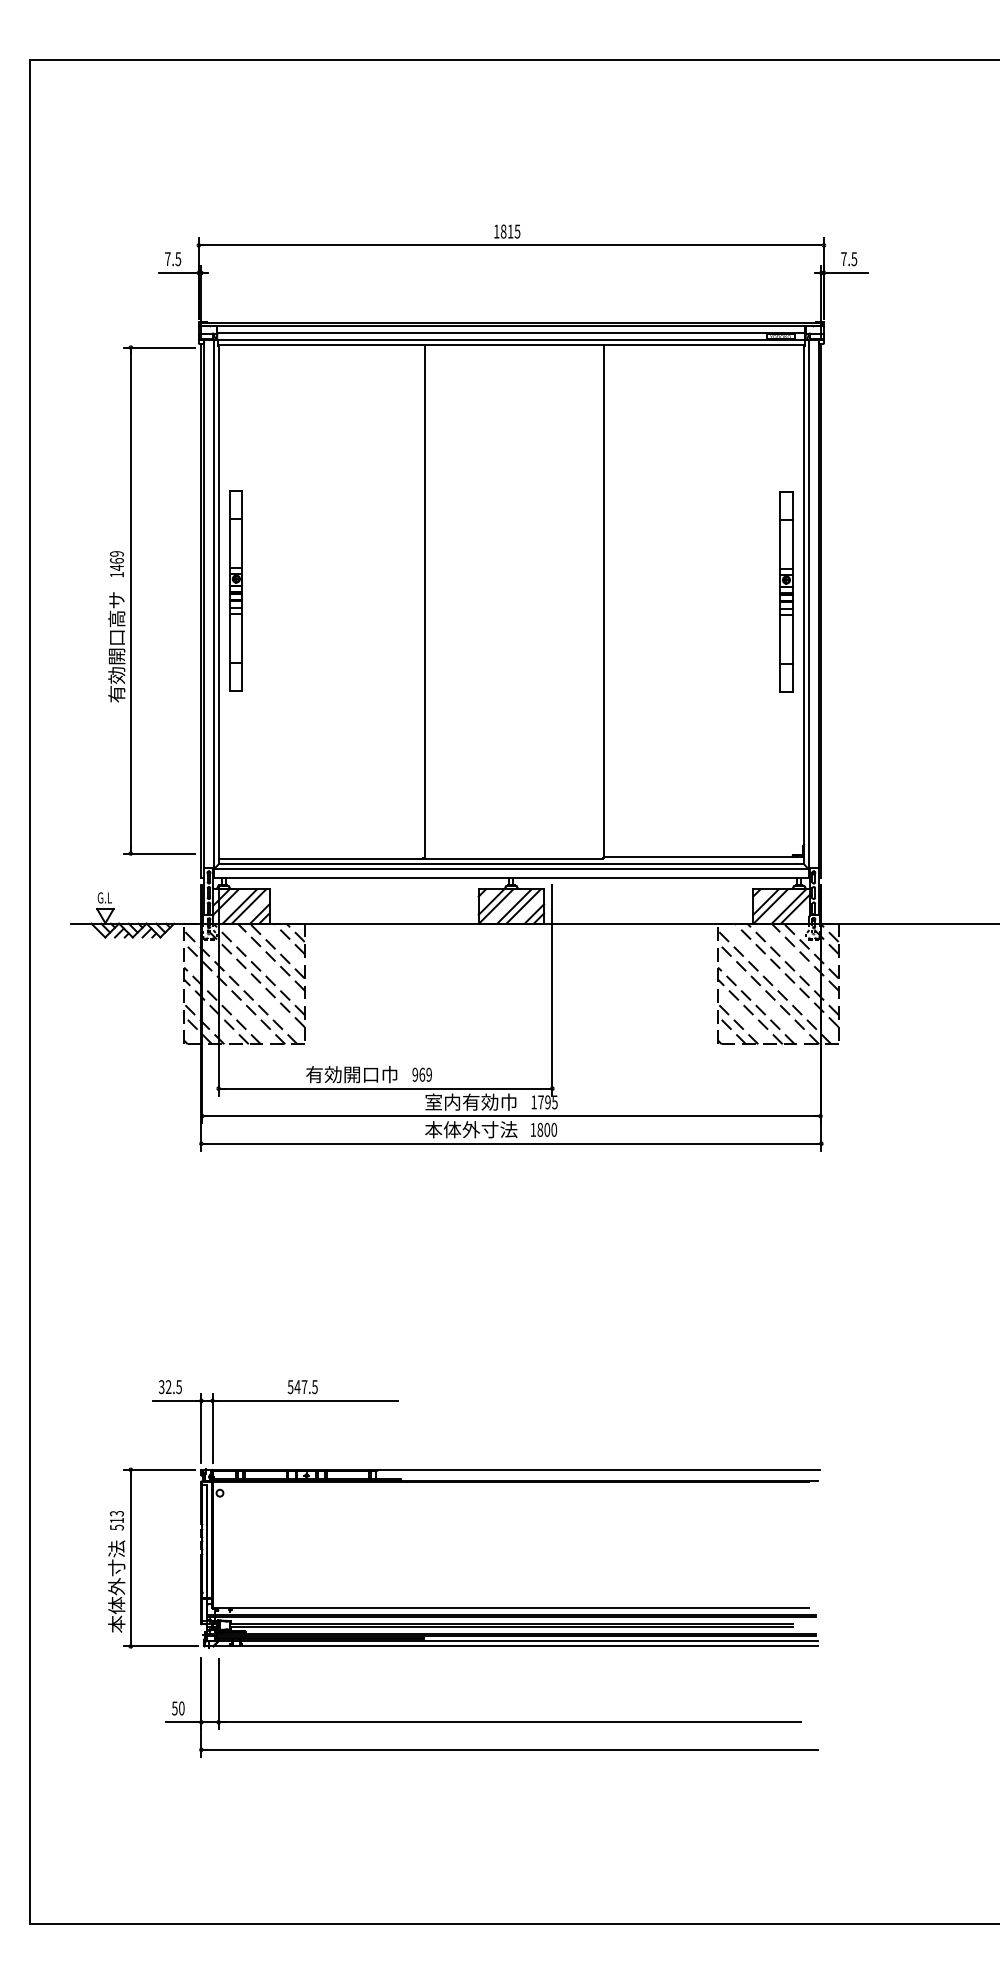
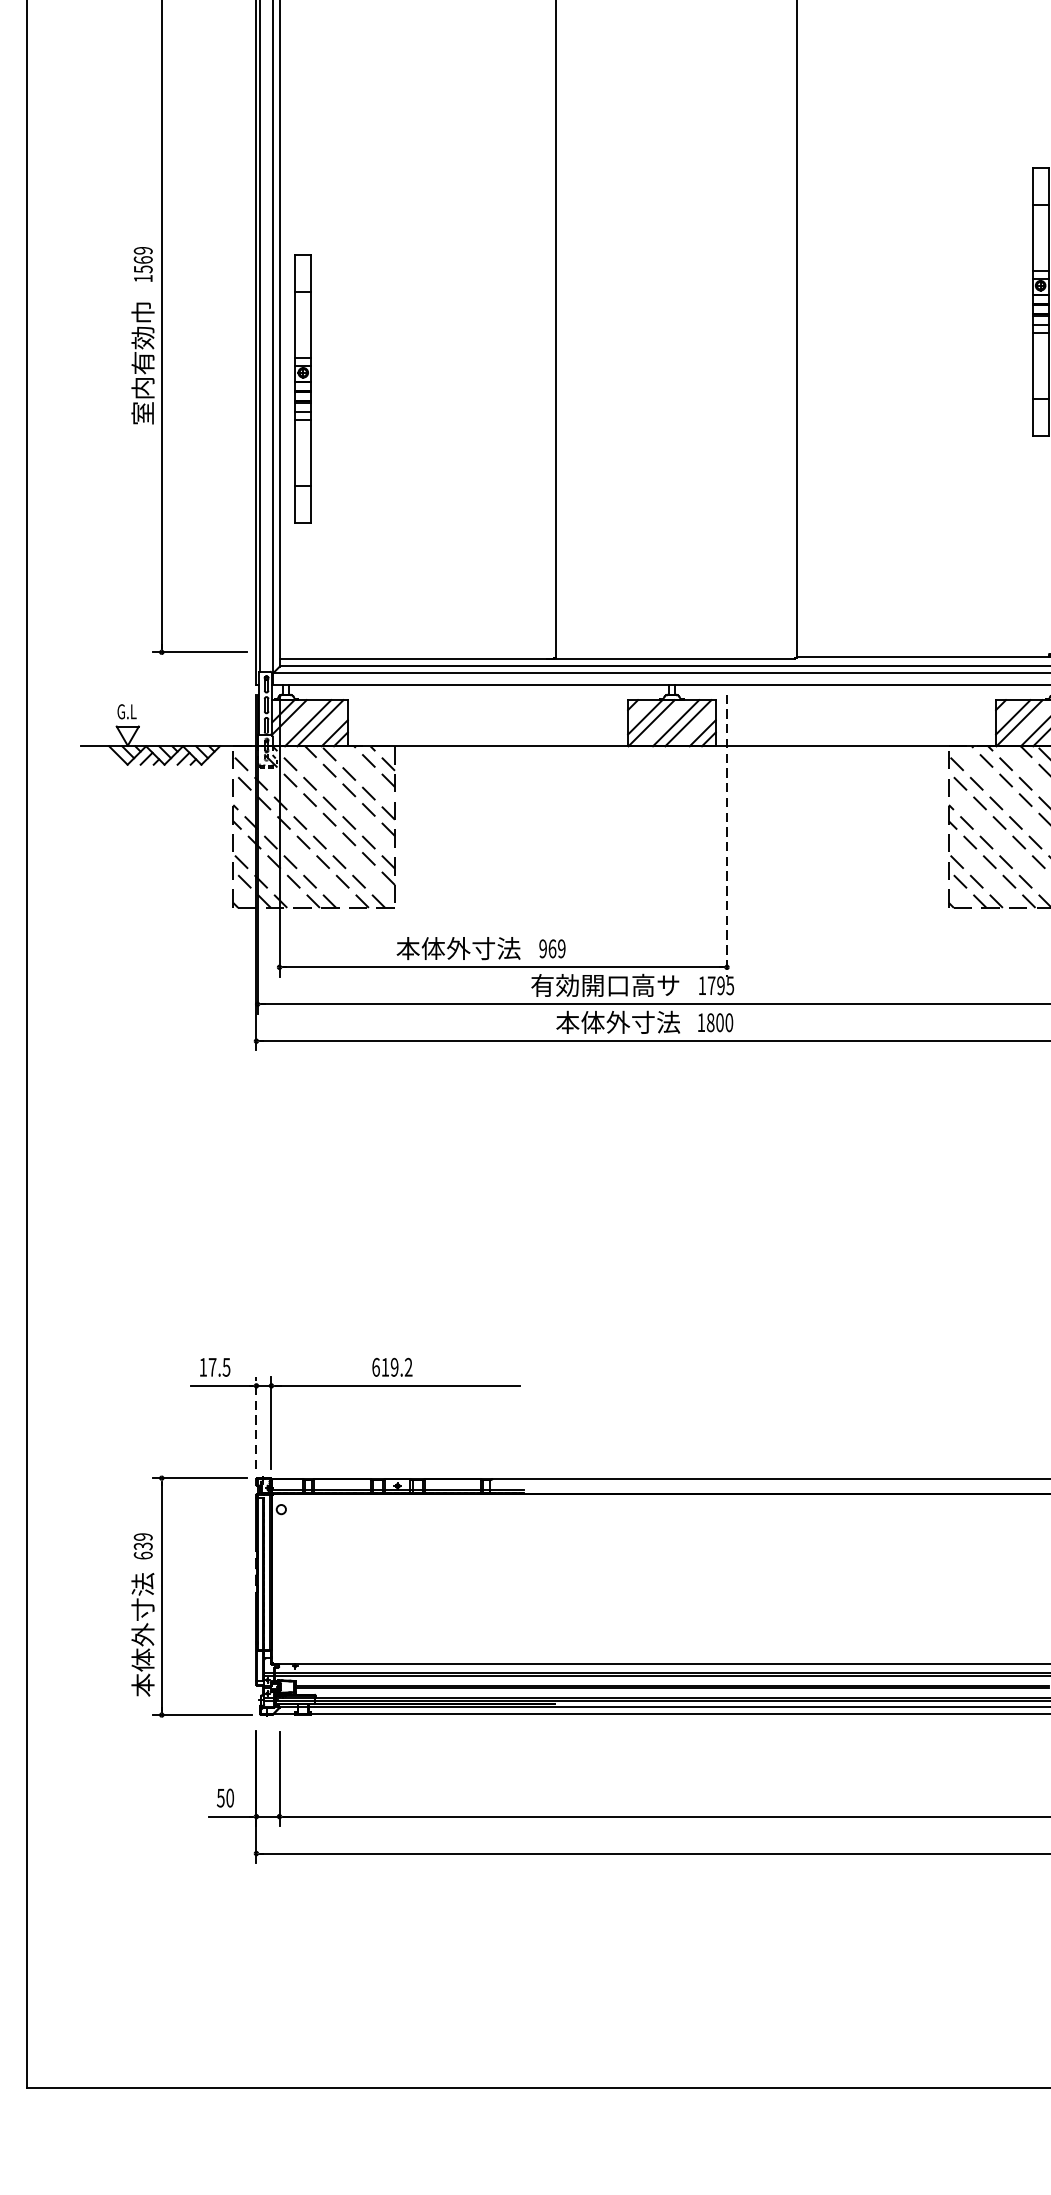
text: (116, 567) -> (142, 268), 1469 -> 1569
part: (235, 590) -> (302, 388), moved
text: (116, 647) -> (142, 376), 有効開口高サ -> 室内有効巾
line: (552, 990) -> (727, 835), solid -> dashed
text: (352, 1074) -> (458, 948), 有効開口巾 -> 本体外寸法
text: (461, 1101) -> (605, 984), 室内有効巾 -> 有効開口高サ
text: (164, 1387) -> (206, 1367), 32.5 -> 17.5
text: (302, 1387) -> (391, 1367), 547.5 -> 619.2
line: (201, 1427) -> (256, 1421), solid -> dashed
text: (117, 1520) -> (143, 1546), 513 -> 639

